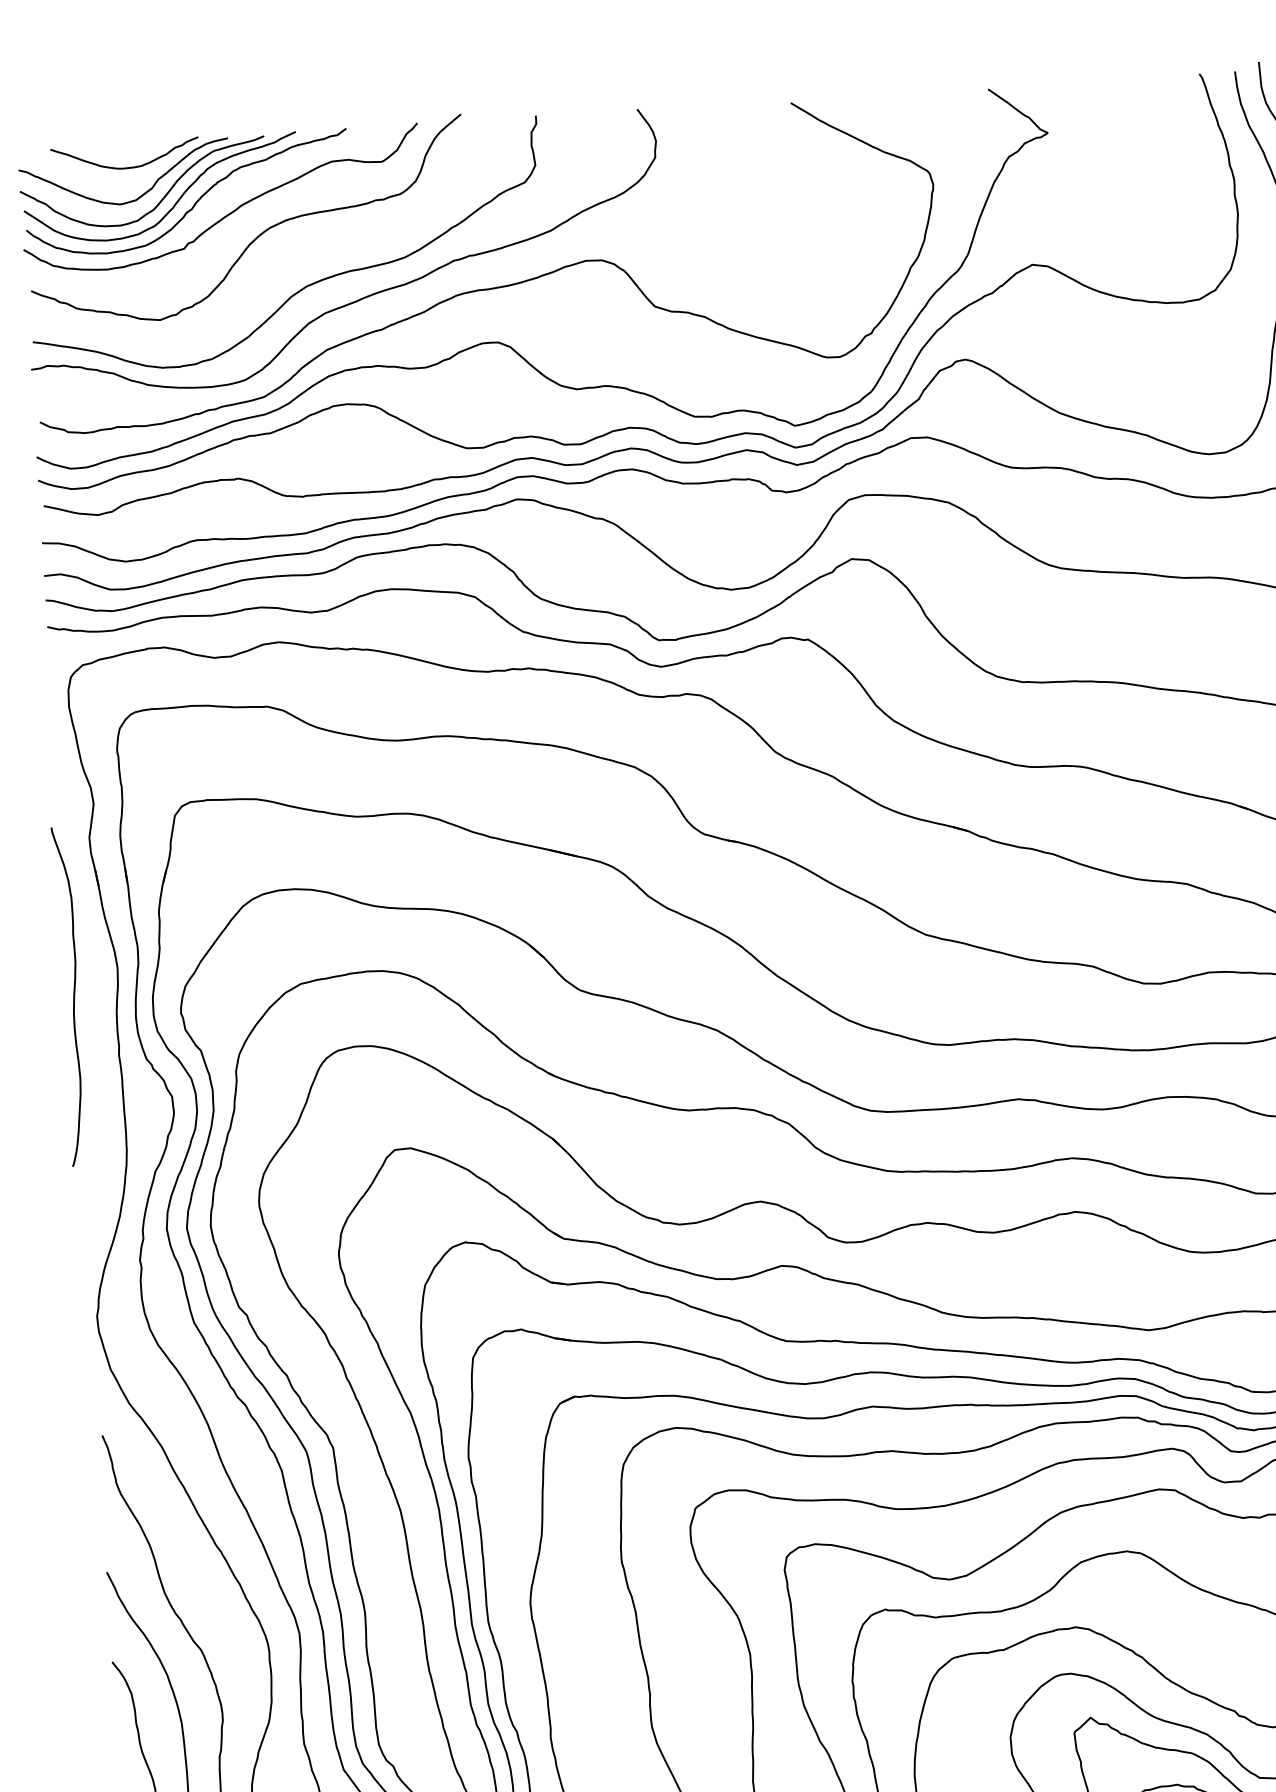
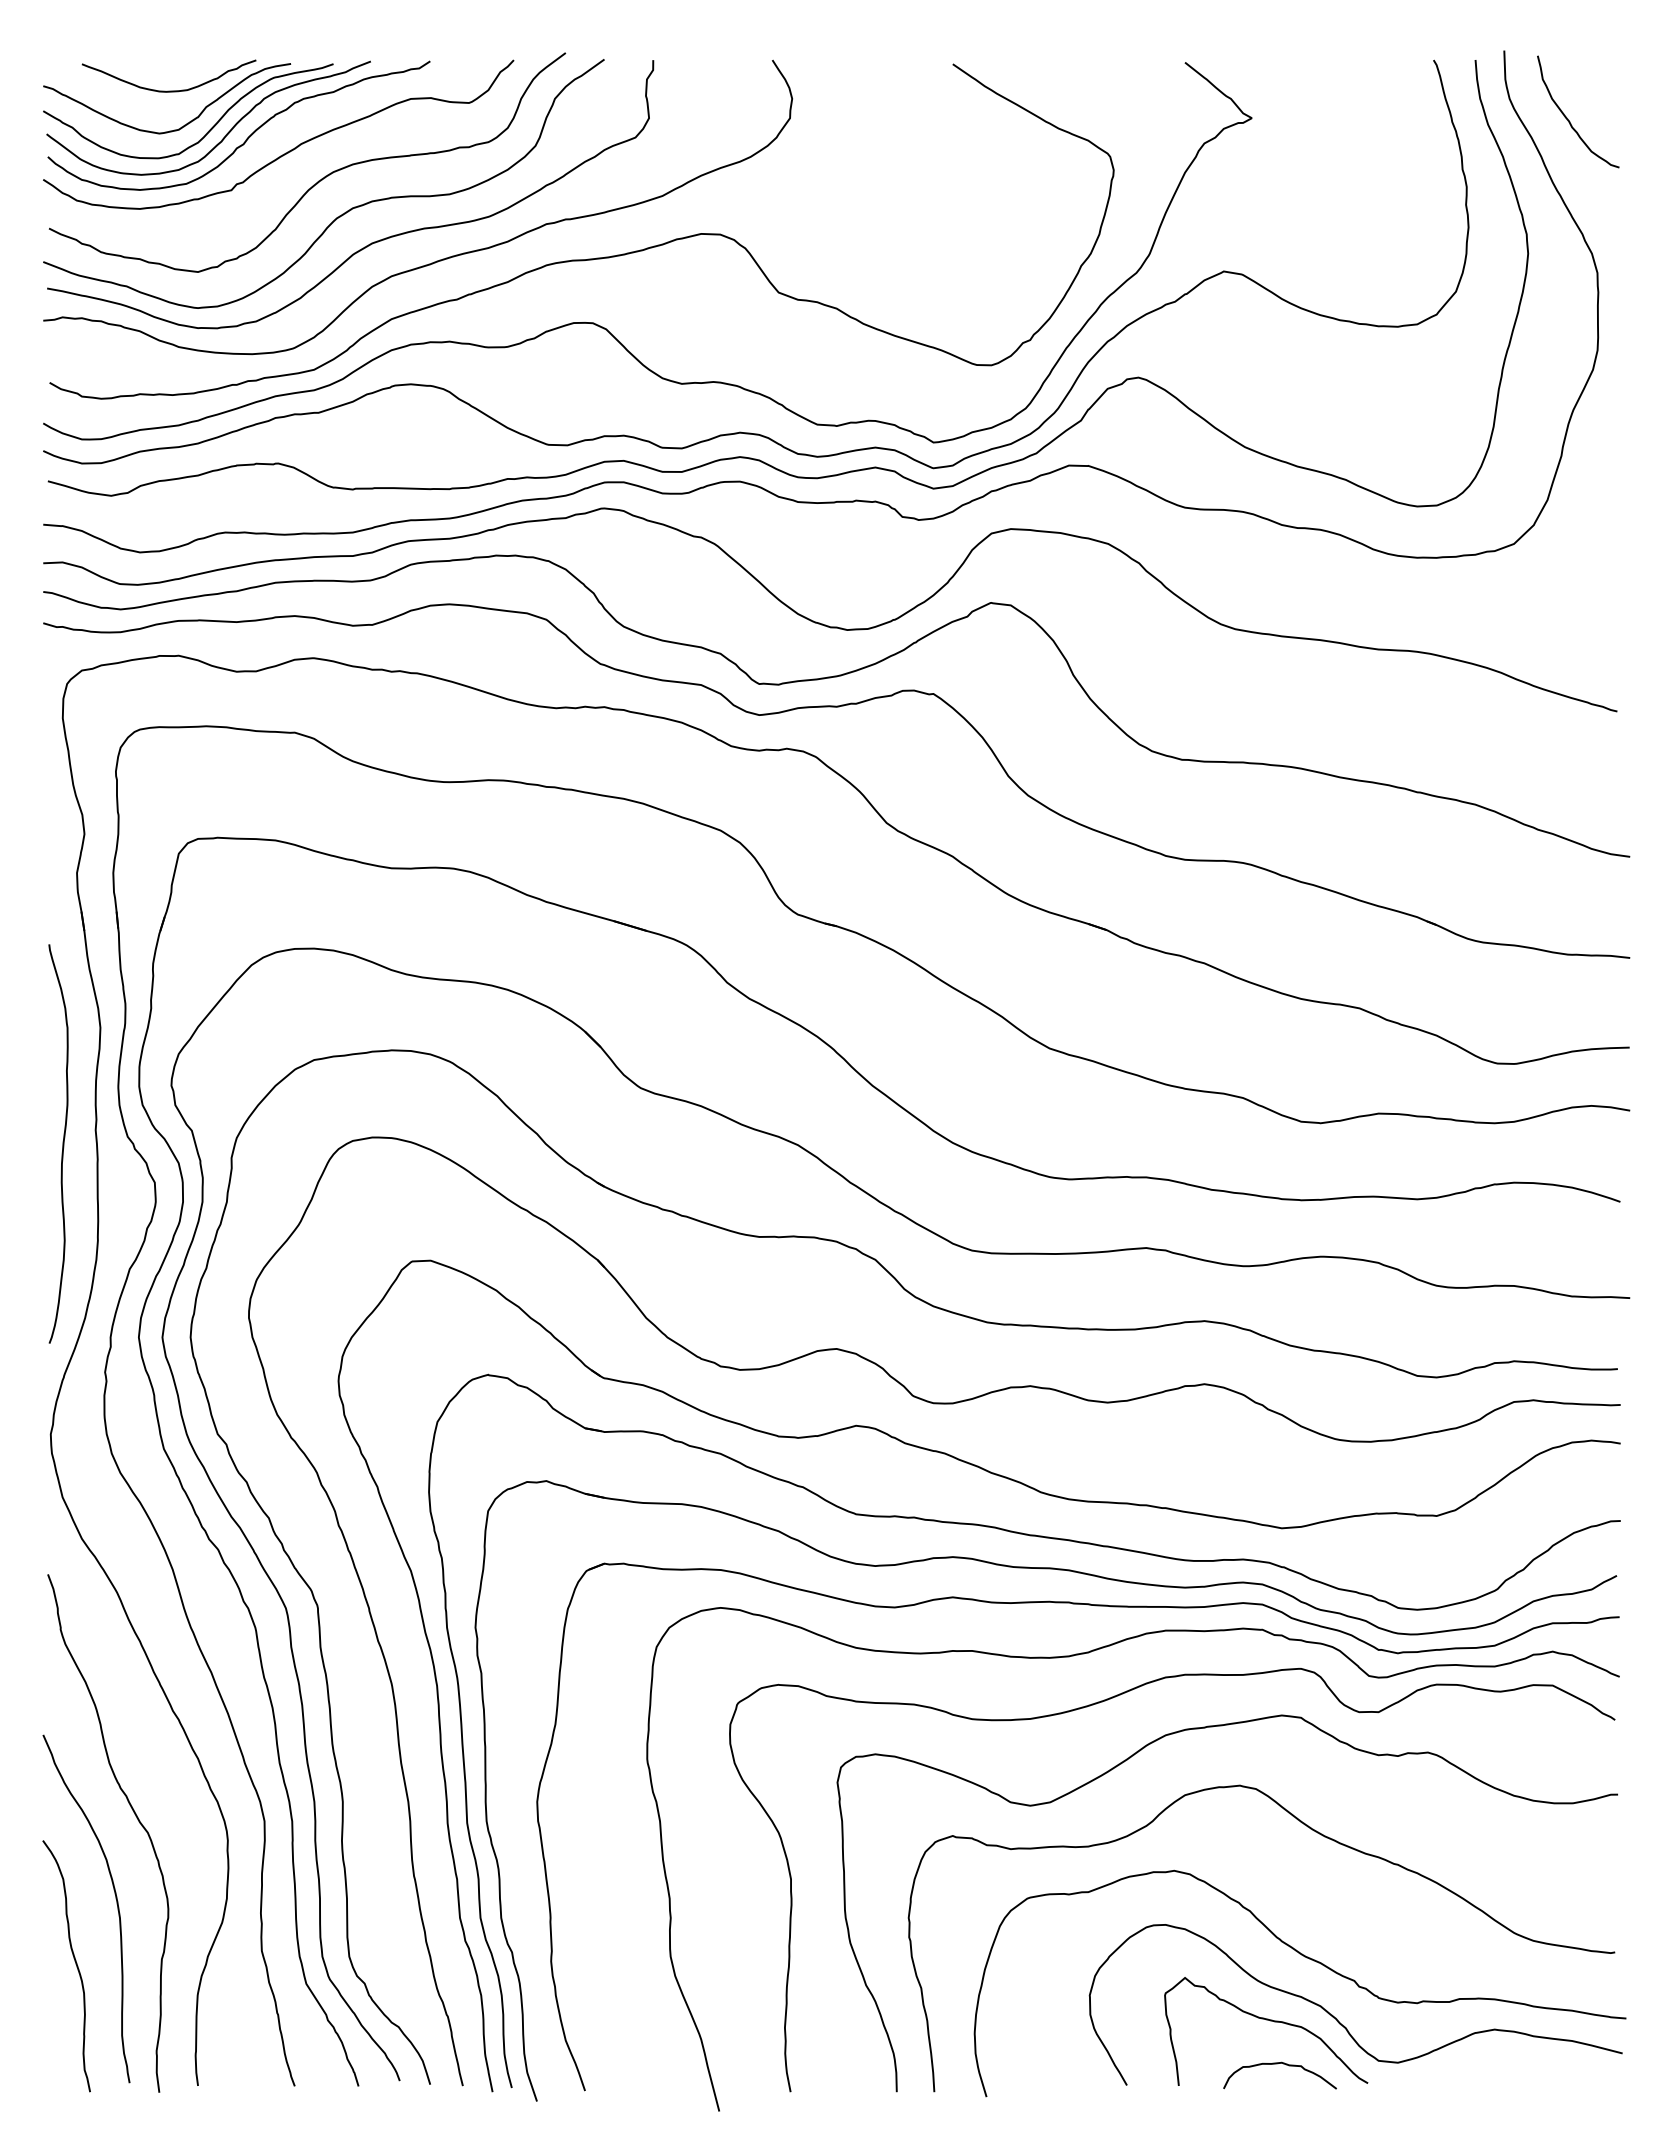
curve: (279, 262) -> (342, 213), added
curve: (73, 996) -> (62, 1143), moved

